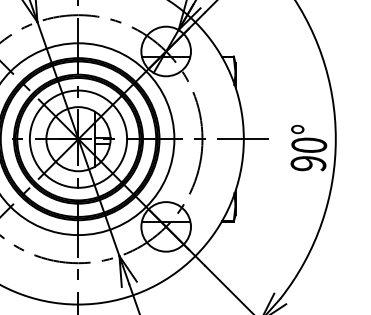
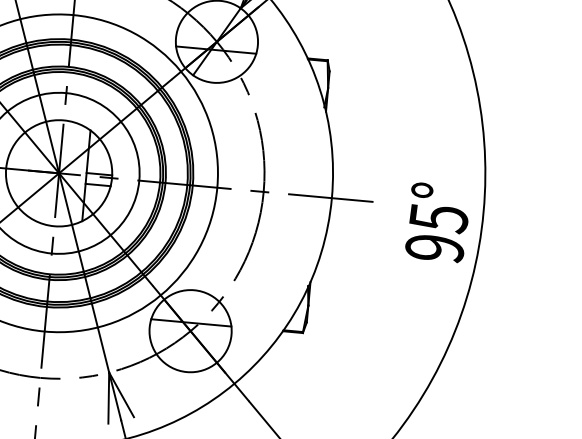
text: (309, 145) -> (439, 218), 90° -> 95°

